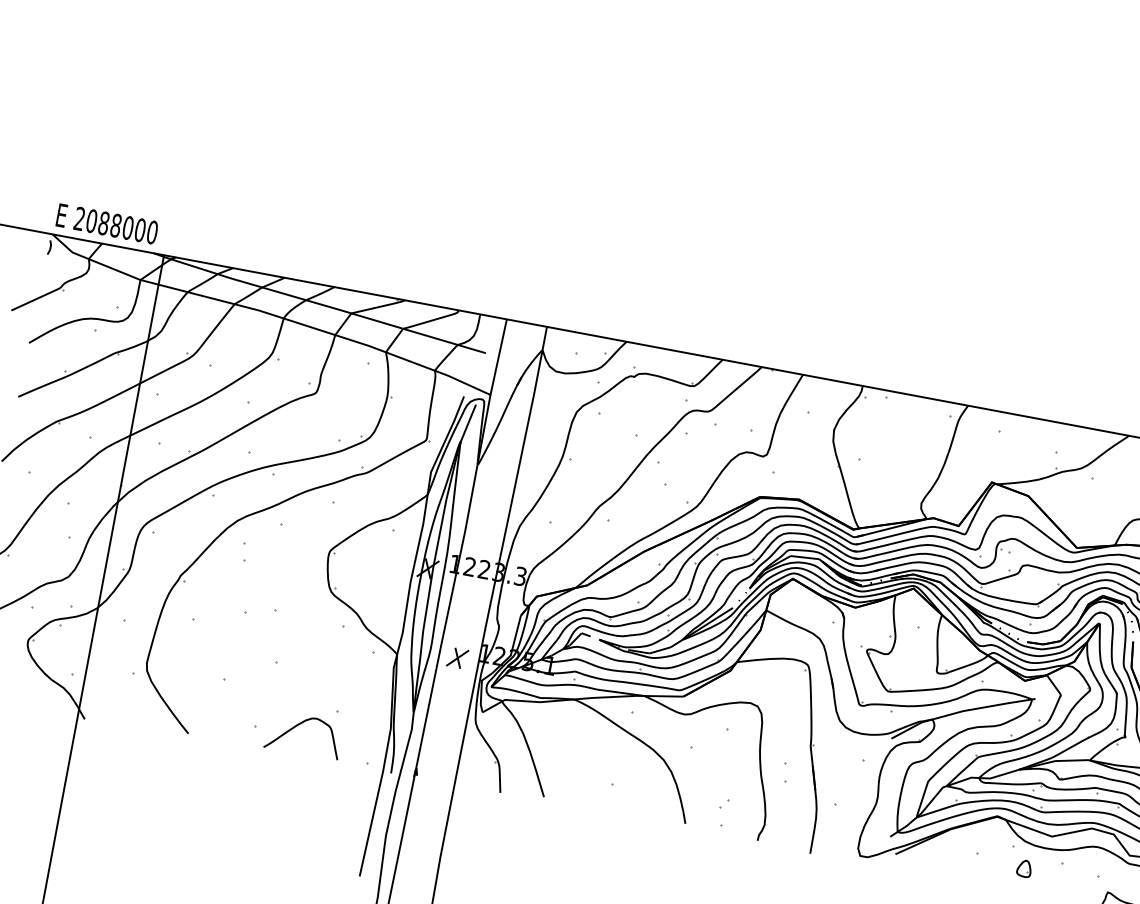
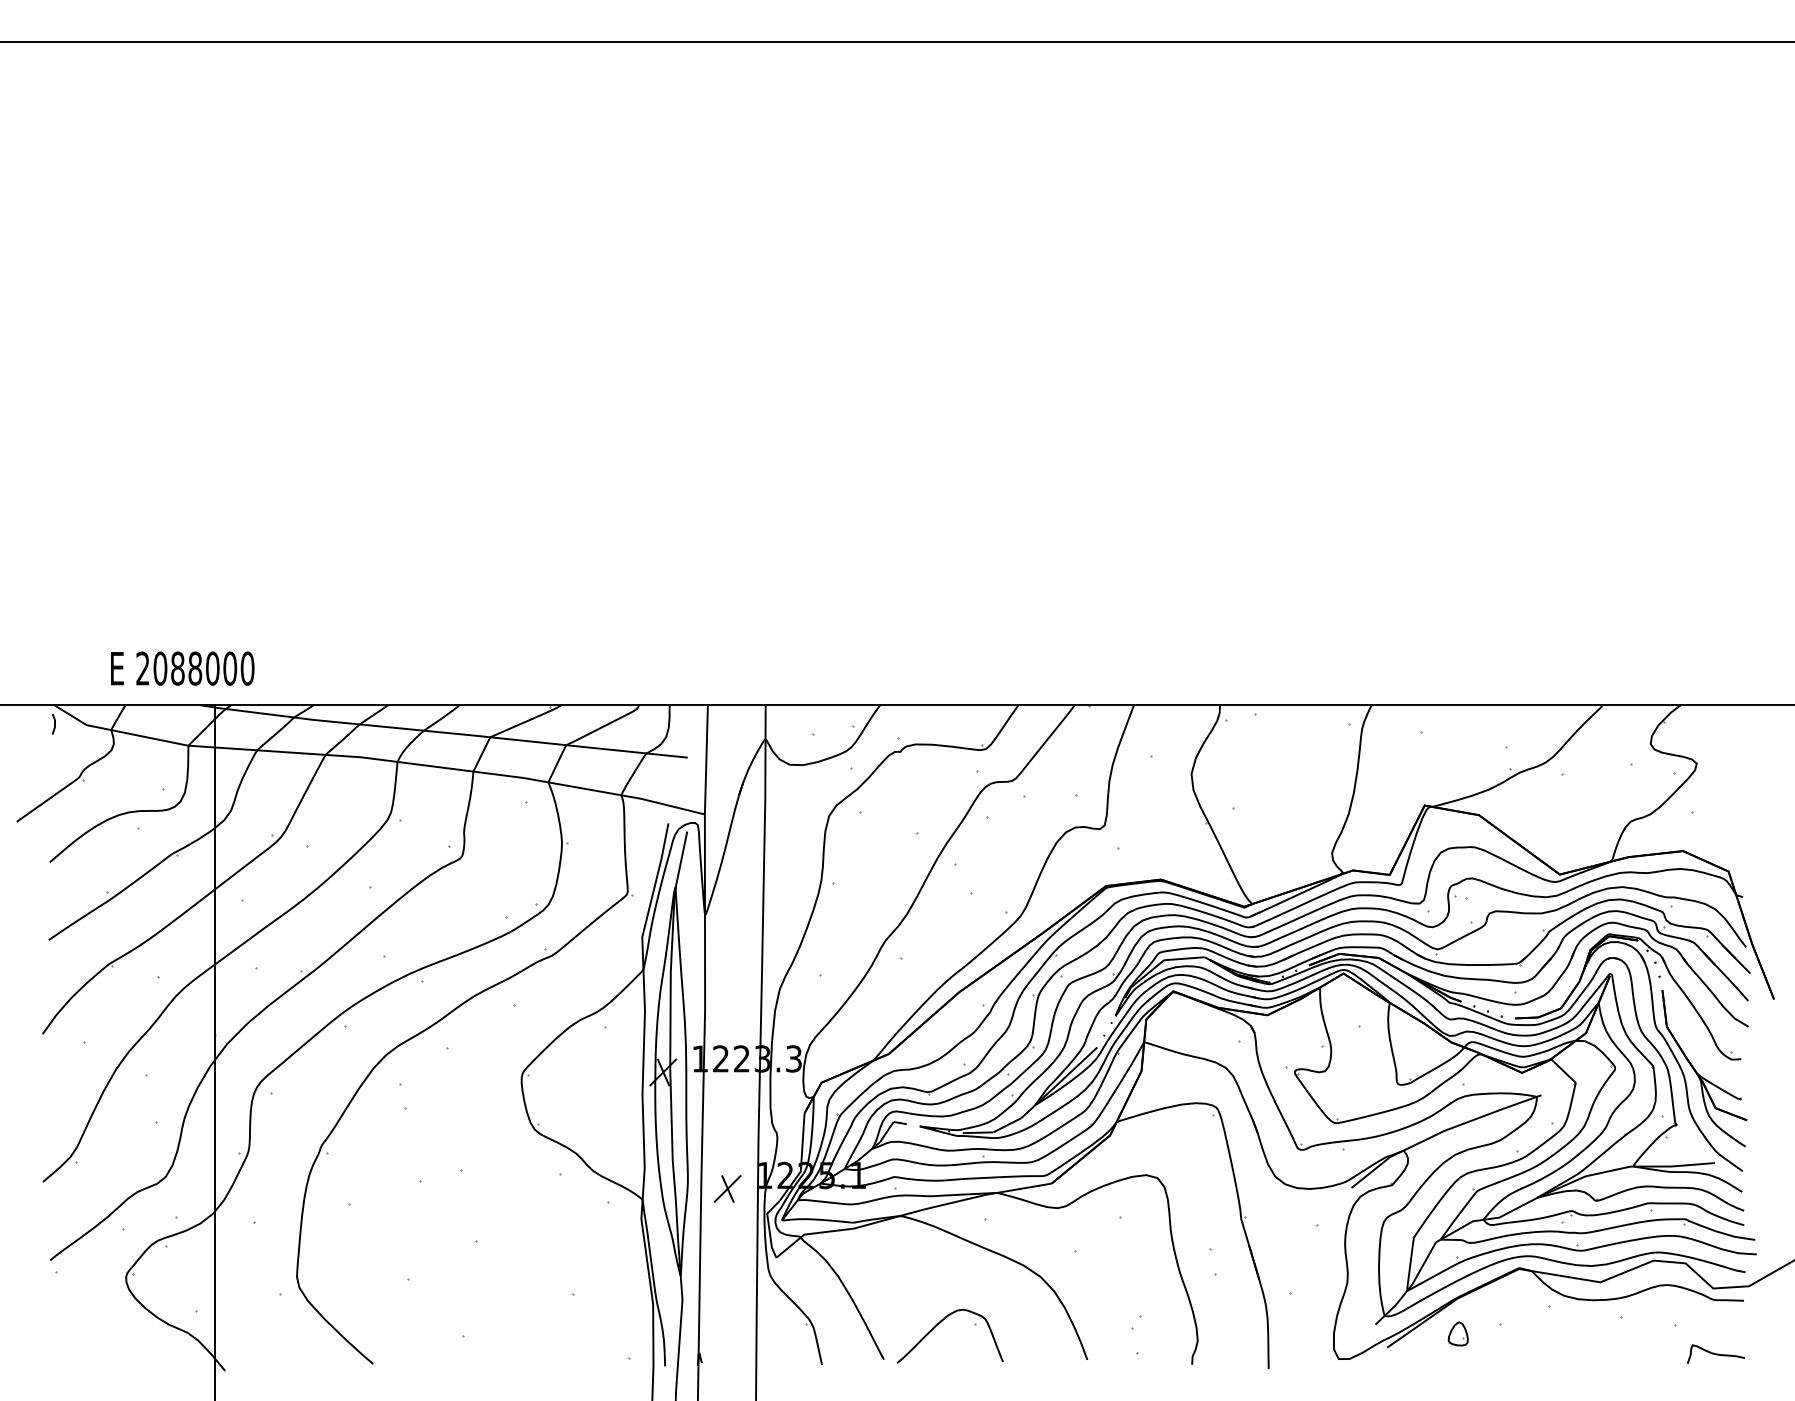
text: (107, 223) -> (182, 668), moved
curve: (298, 725) -> (940, 1323), moved
part: (1023, 868) -> (1457, 1333), moved

